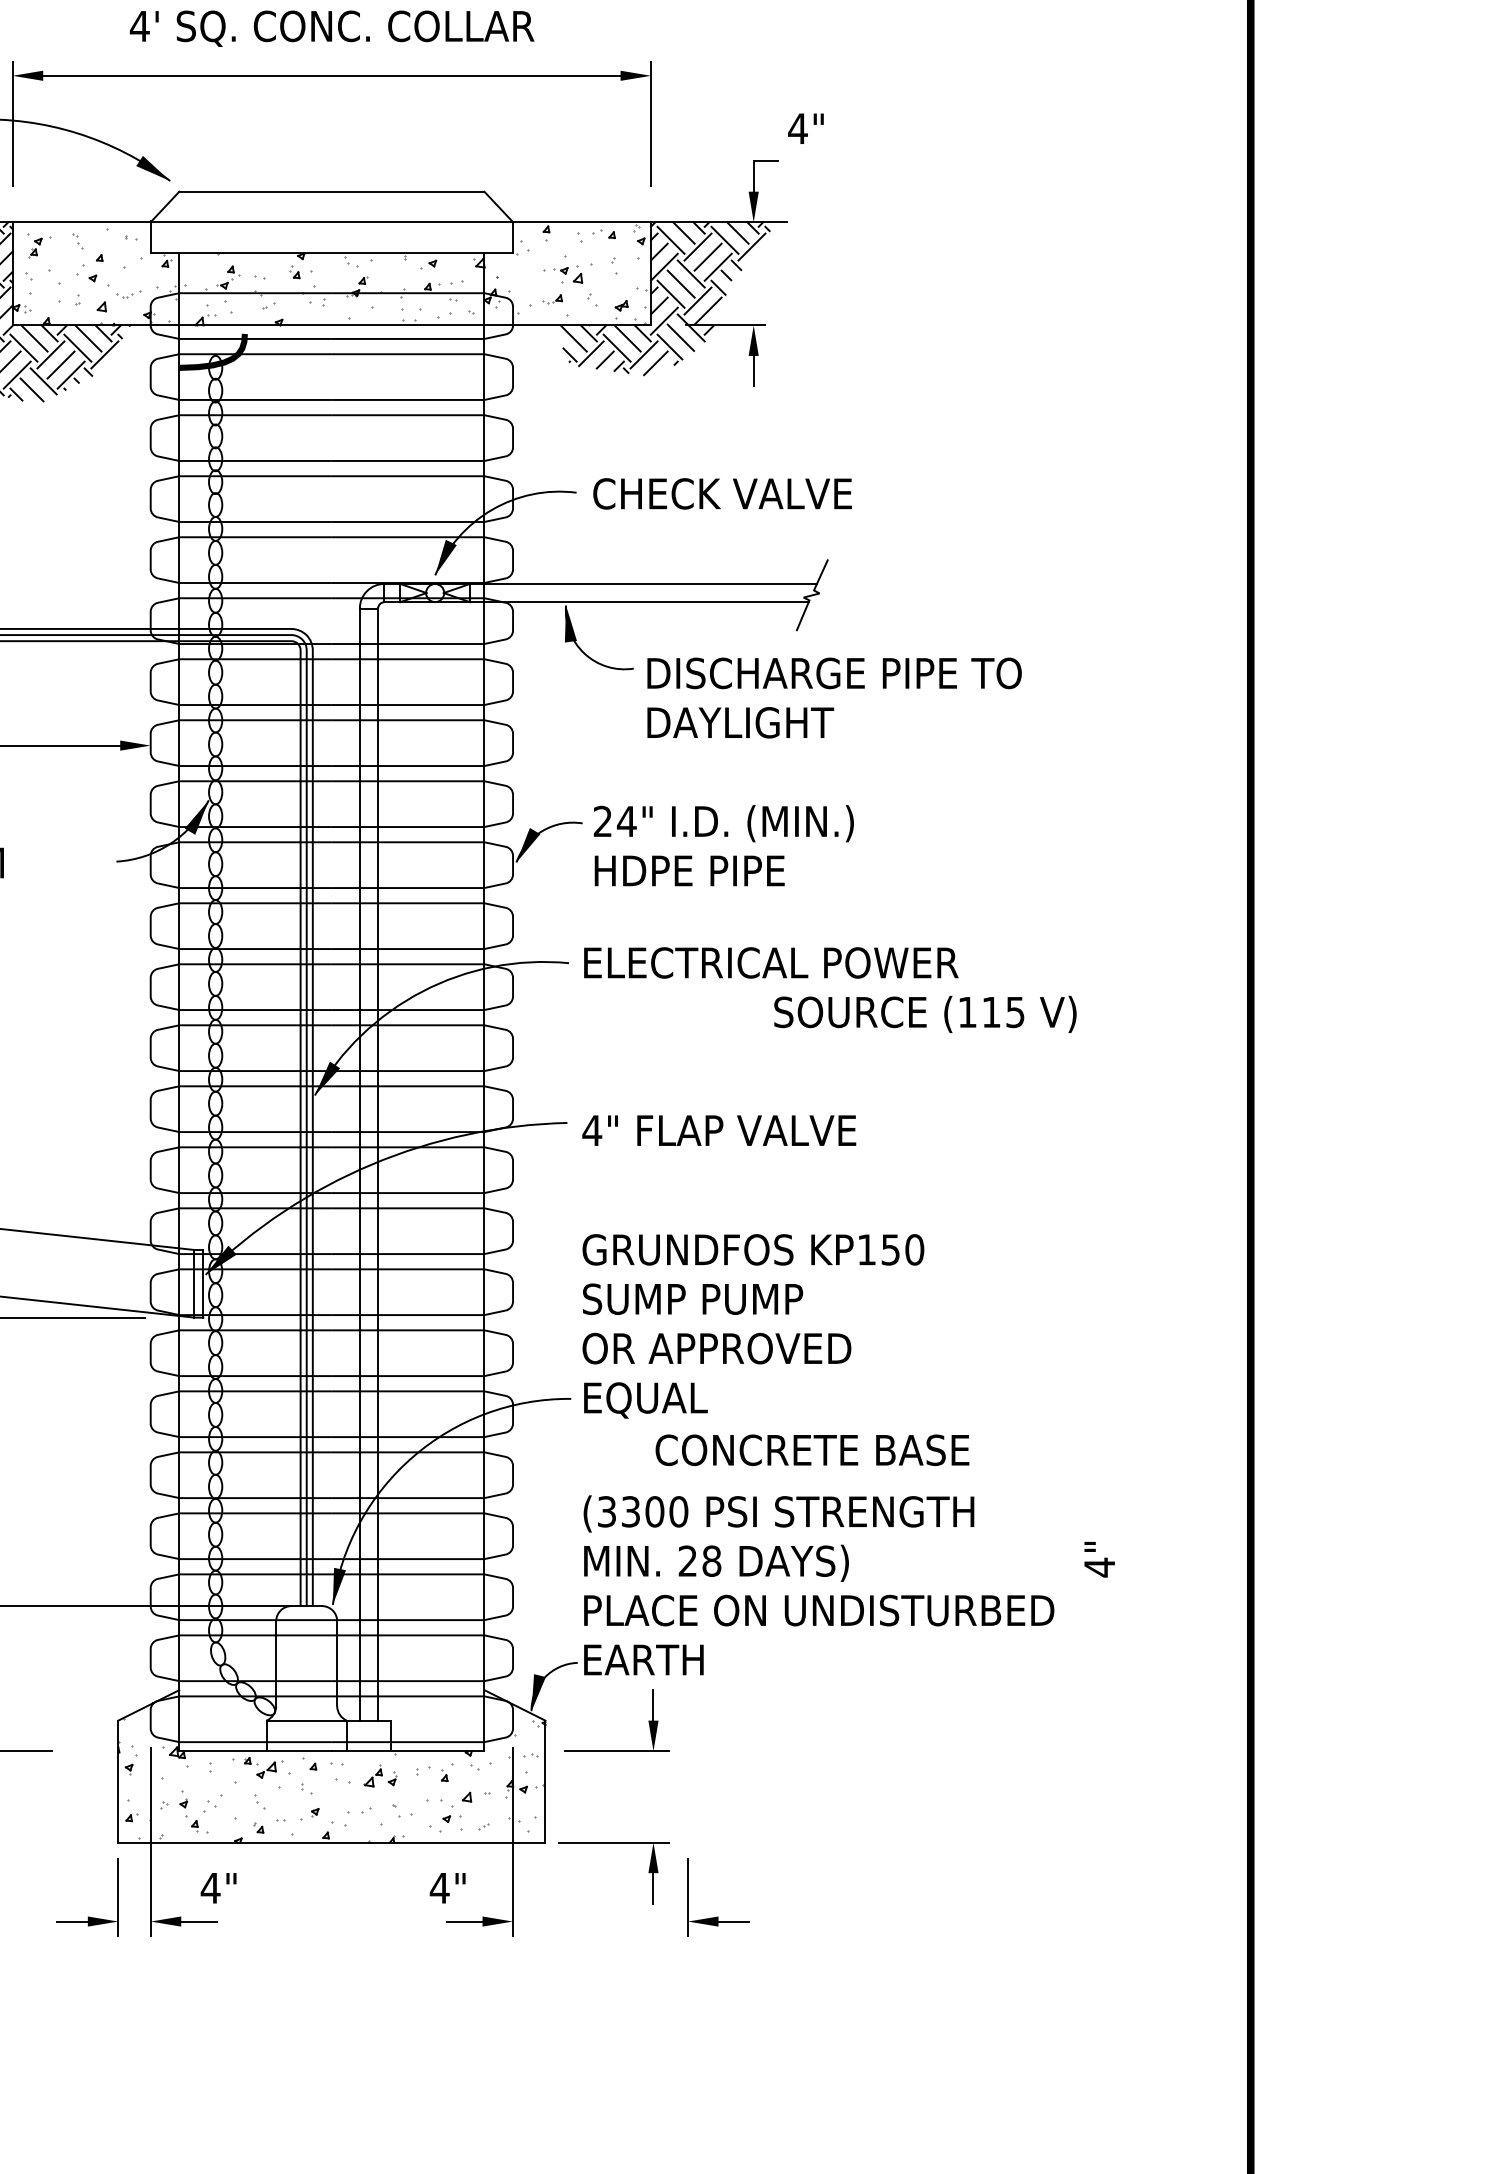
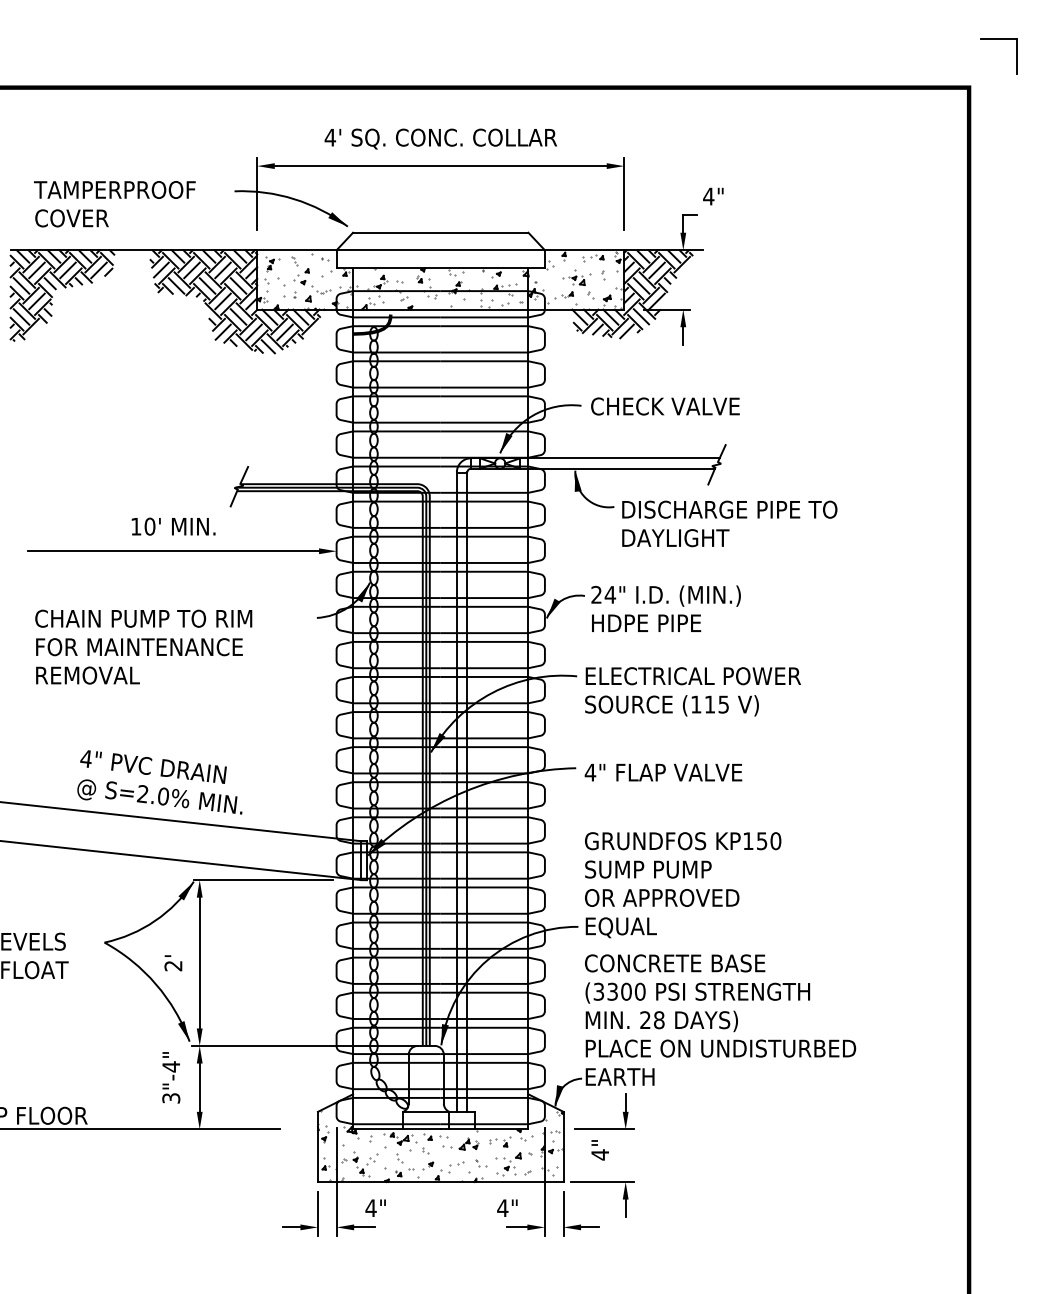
text: (924, 1013) -> (671, 705), moved
text: (813, 1450) -> (675, 963), moved
text: (1098, 1559) -> (599, 1150), moved
part: (717, 1916) -> (580, 1224), moved

